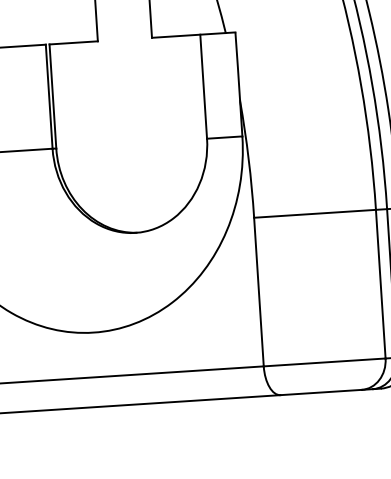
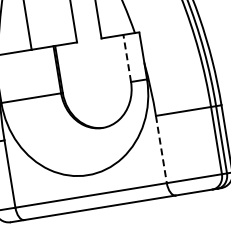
line: (204, 86) -> (127, 58), solid -> dashed
line: (258, 294) -> (161, 150), solid -> dashed

